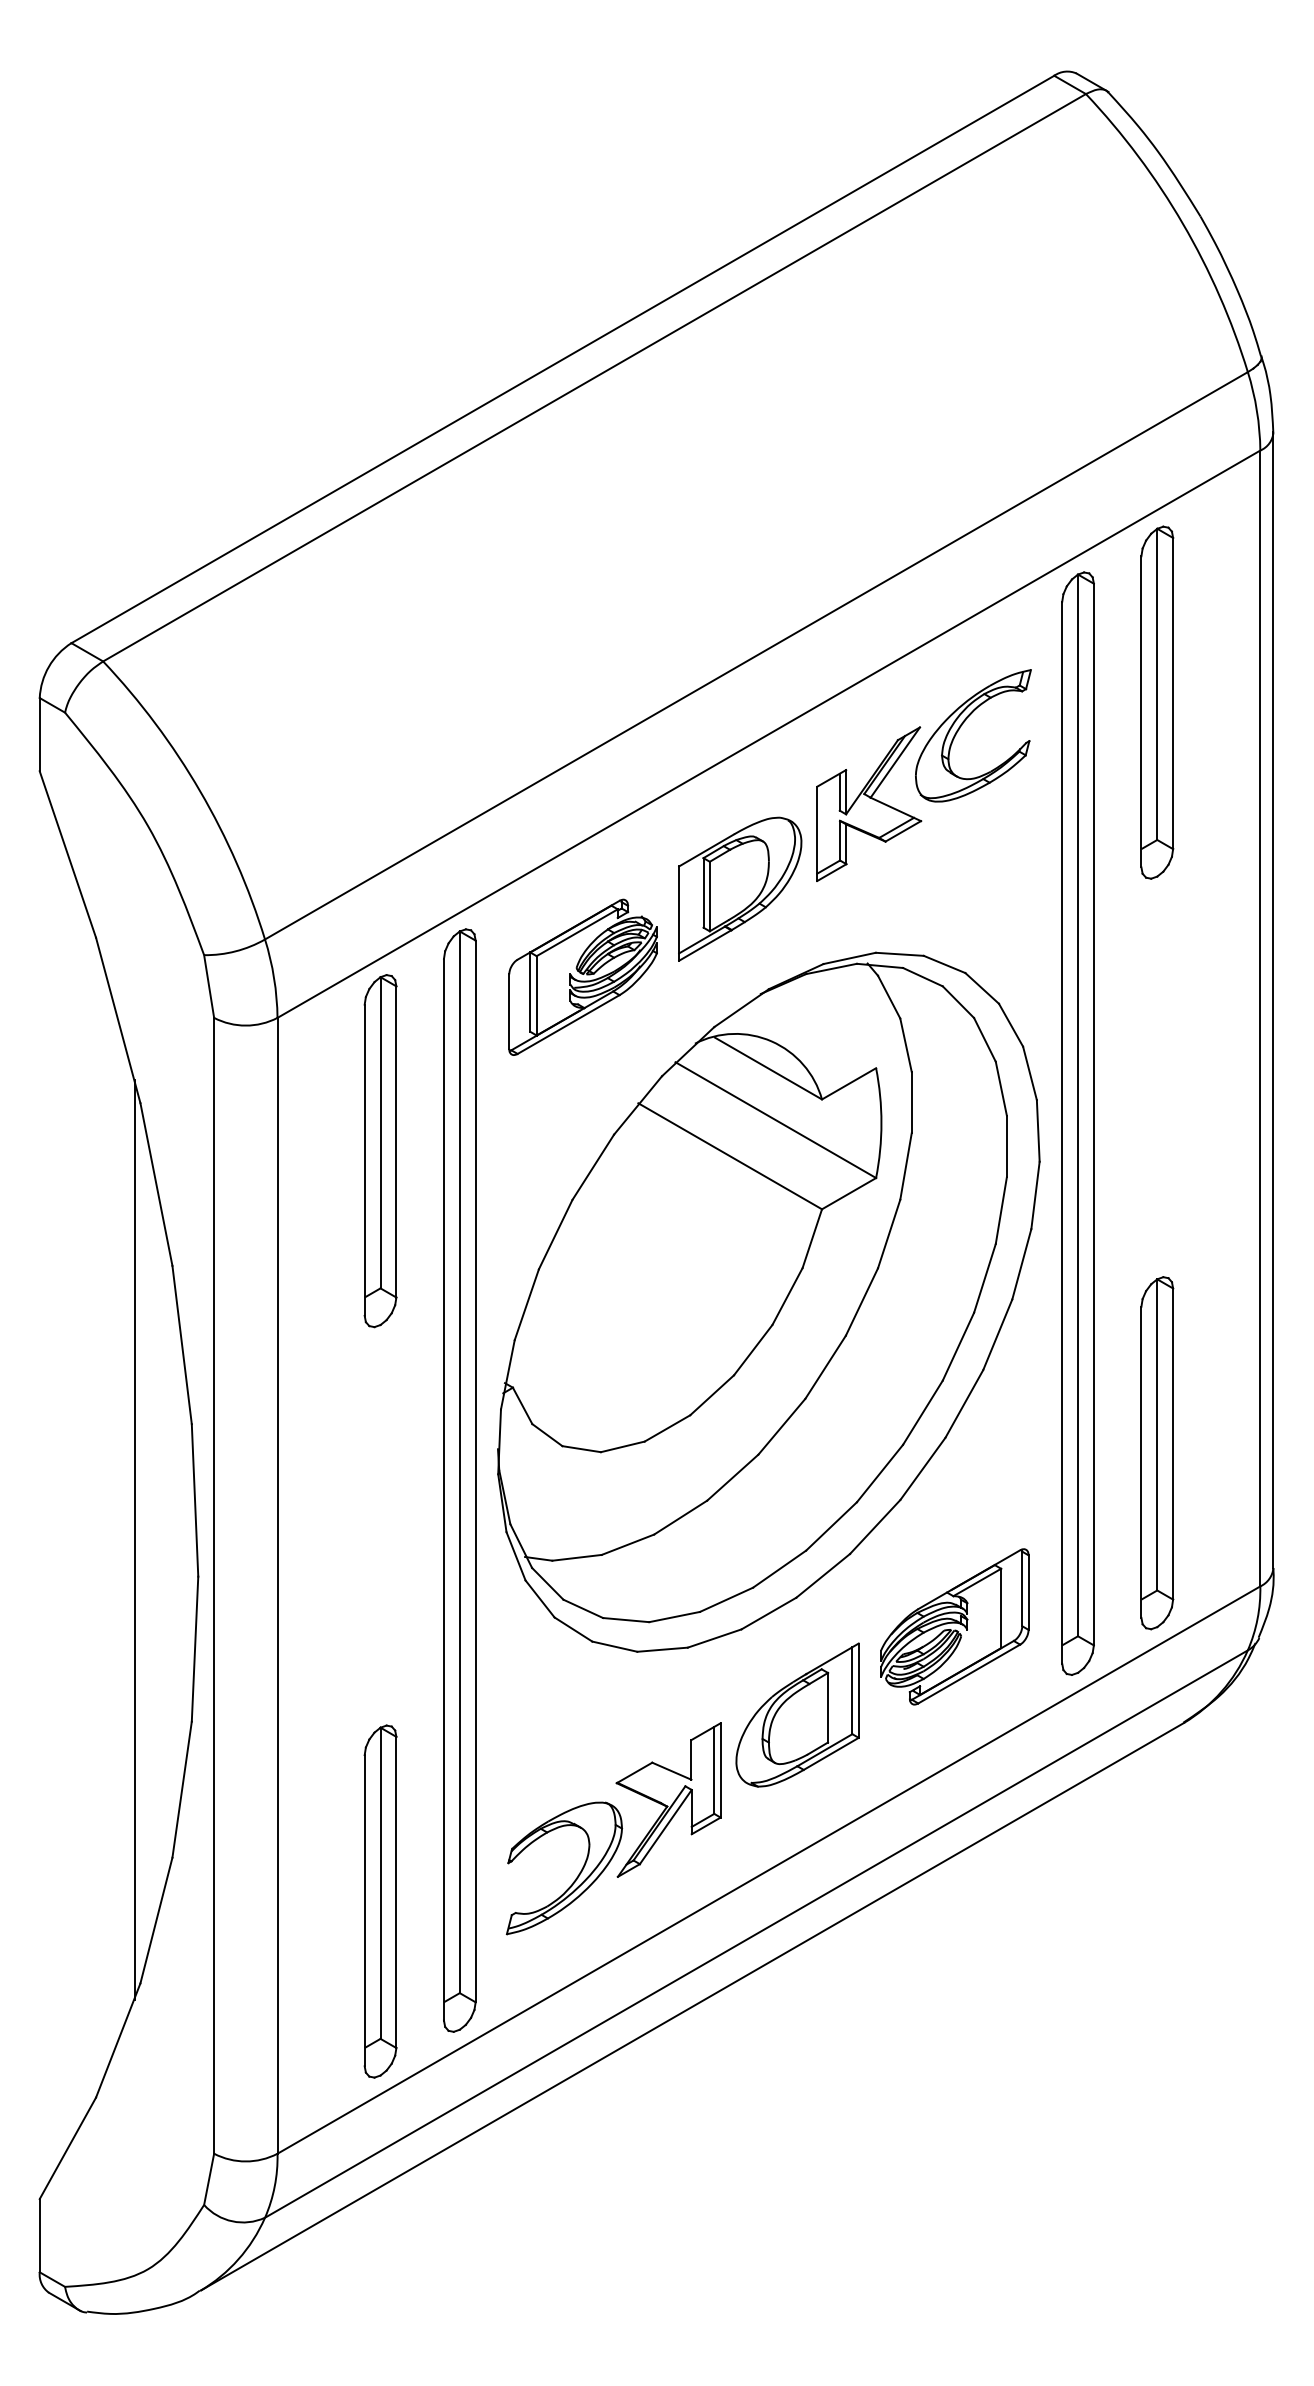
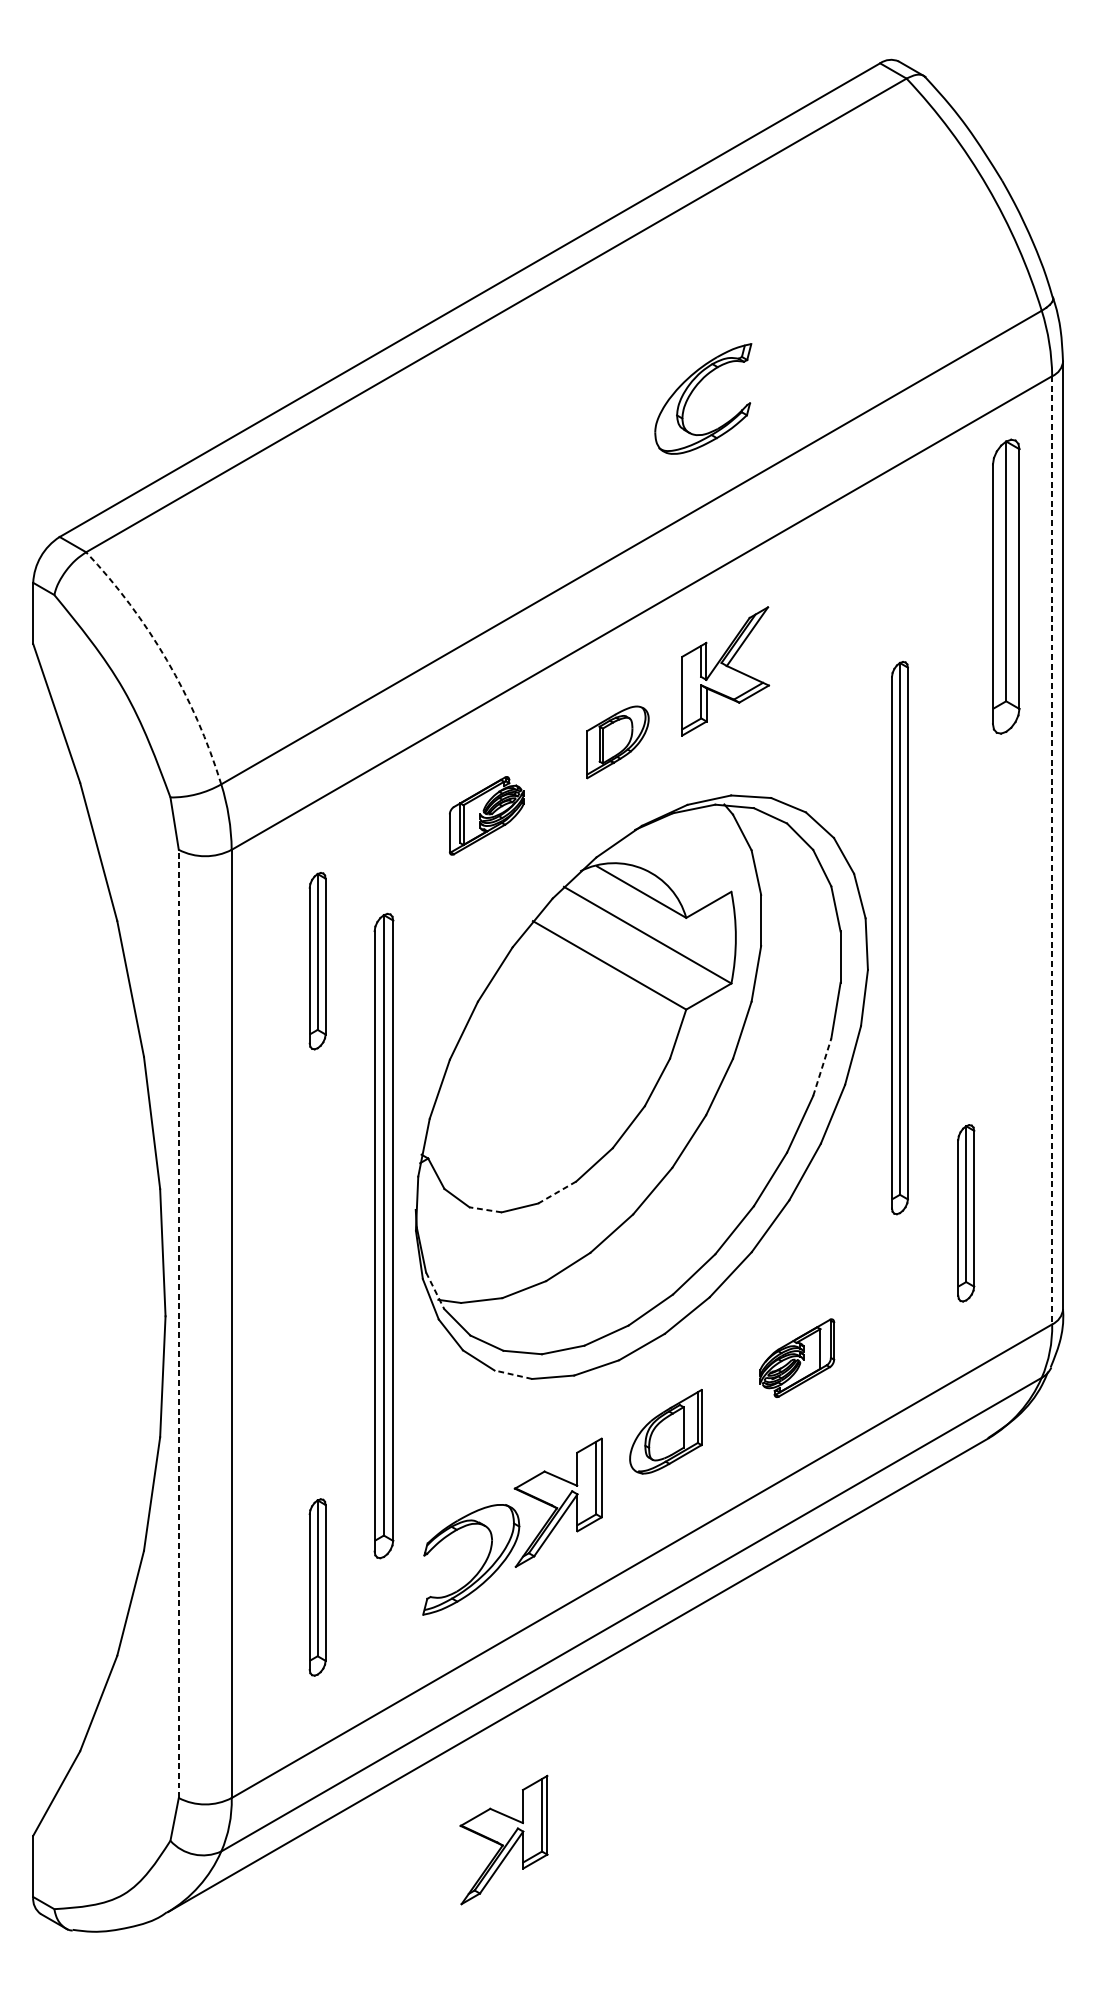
part: (1157, 702) -> (1006, 586), moved
part: (960, 728) -> (692, 392), moved
arc: (200, 791) -> (167, 660), solid -> dashed
part: (740, 888) -> (618, 741), size x0.6
part: (582, 976) -> (486, 815), size x0.6
line: (1260, 1018) -> (1052, 850), solid -> dashed
part: (1077, 1123) -> (899, 937), size x0.6
part: (380, 1151) -> (317, 961), size x0.6
line: (985, 1277) -> (822, 1066), solid -> dashed
line: (667, 1428) -> (557, 1192), solid -> dashed
line: (581, 1449) -> (485, 1210), solid -> dashed
part: (1157, 1453) -> (966, 1213), size x0.6
part: (459, 1480) -> (383, 1236), size x0.7
line: (134, 1539) -> (112, 1285), removed
line: (521, 1546) -> (435, 1291), solid -> dashed
line: (214, 1585) -> (179, 1323), solid -> dashed
part: (954, 1626) -> (796, 1357), size x0.6
line: (614, 1646) -> (513, 1374), solid -> dashed
part: (797, 1714) -> (665, 1431), size x0.7
part: (380, 1901) -> (317, 1587), size x0.6
part: (603, 2203) -> (503, 1839), added

